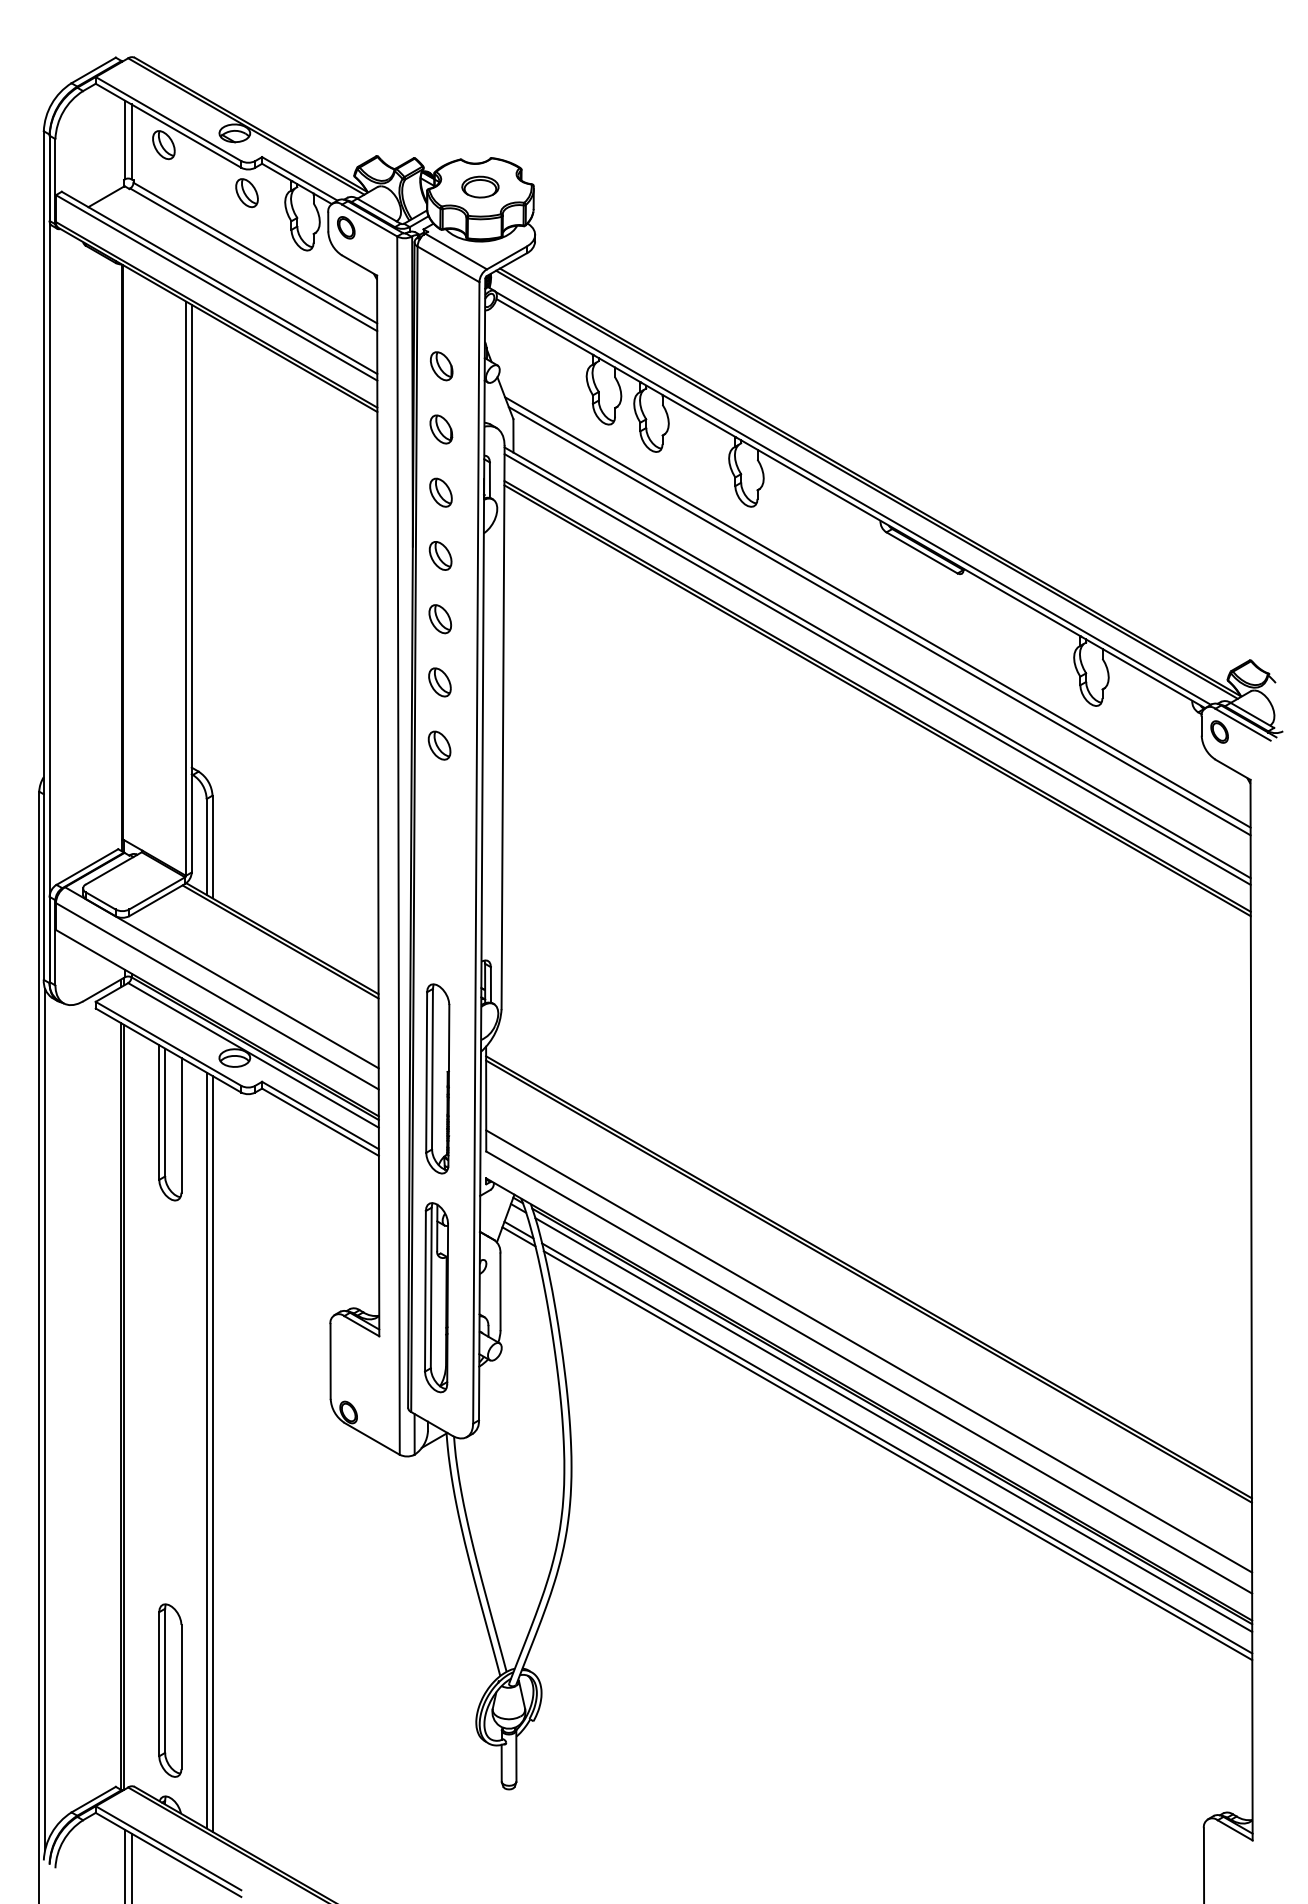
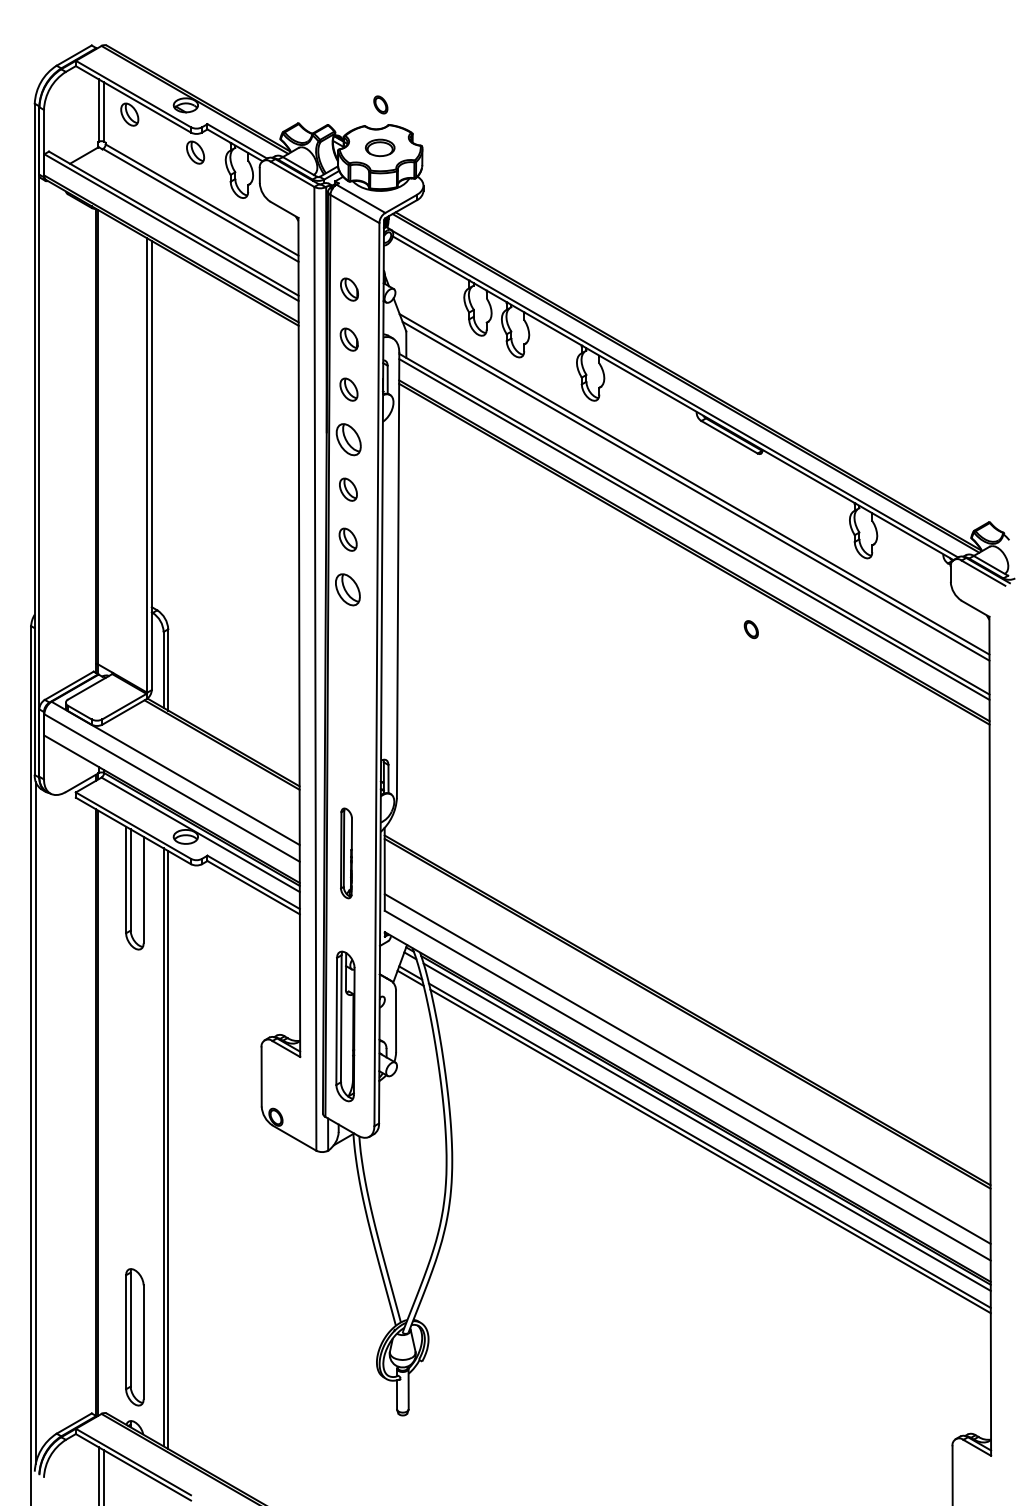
part: (346, 227) -> (381, 104), moved
part: (440, 555) -> (348, 439), size x1.4
part: (1219, 731) -> (751, 629), moved
part: (439, 745) -> (347, 589), size x1.4
part: (437, 1078) -> (346, 853), size x0.6

